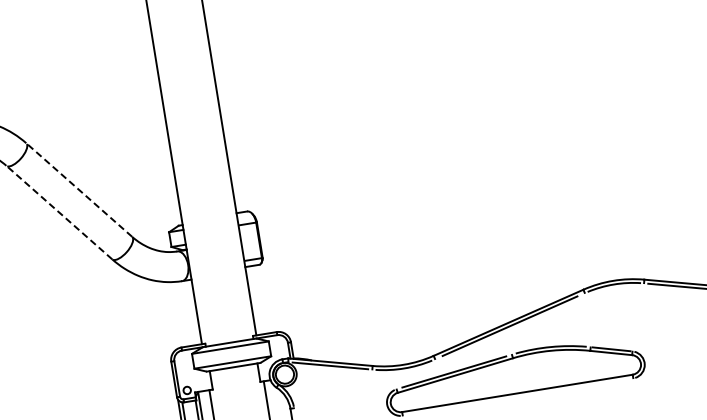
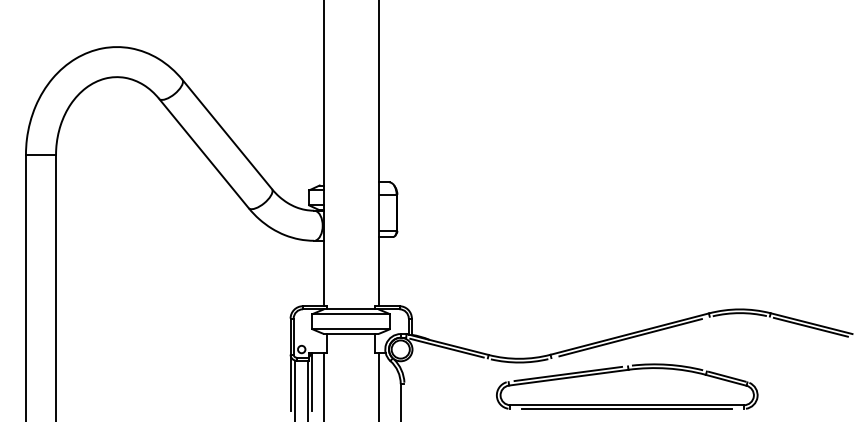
line: (79, 190) -> (227, 134), dashed -> solid
line: (58, 212) -> (203, 153), dashed -> solid
line: (518, 396) -> (627, 408), added

